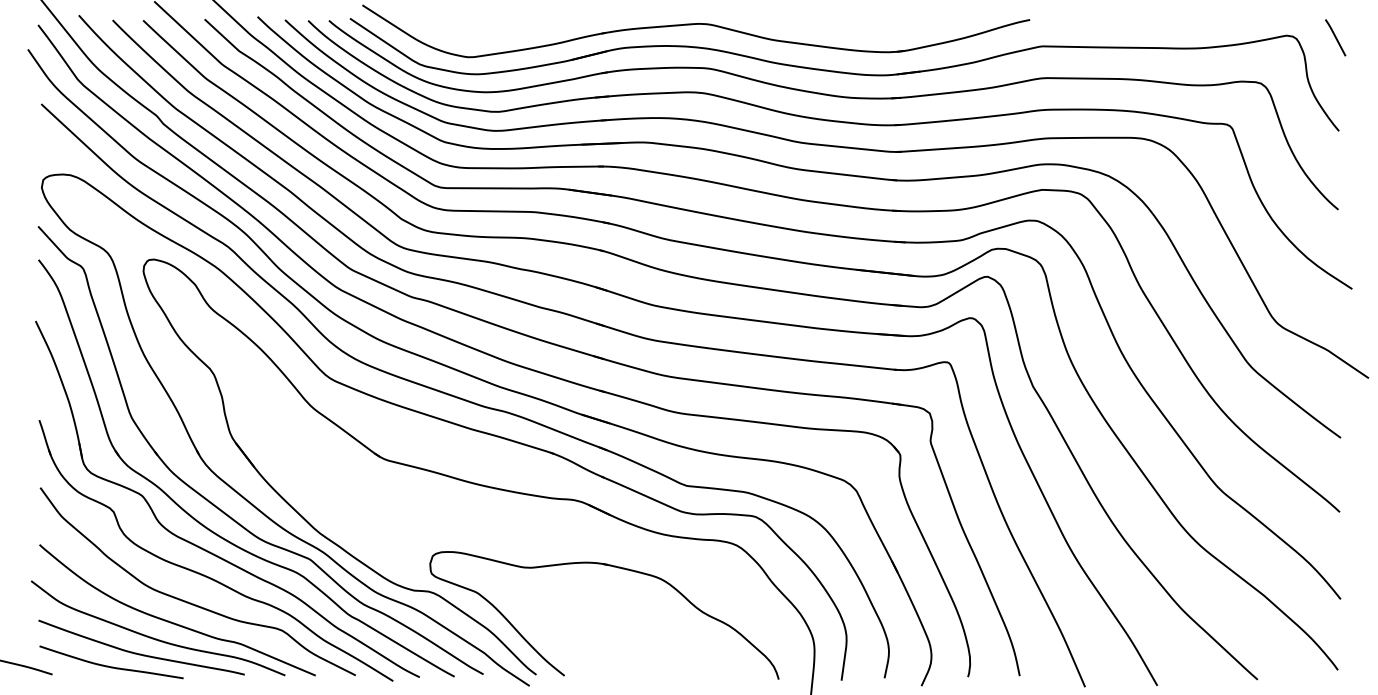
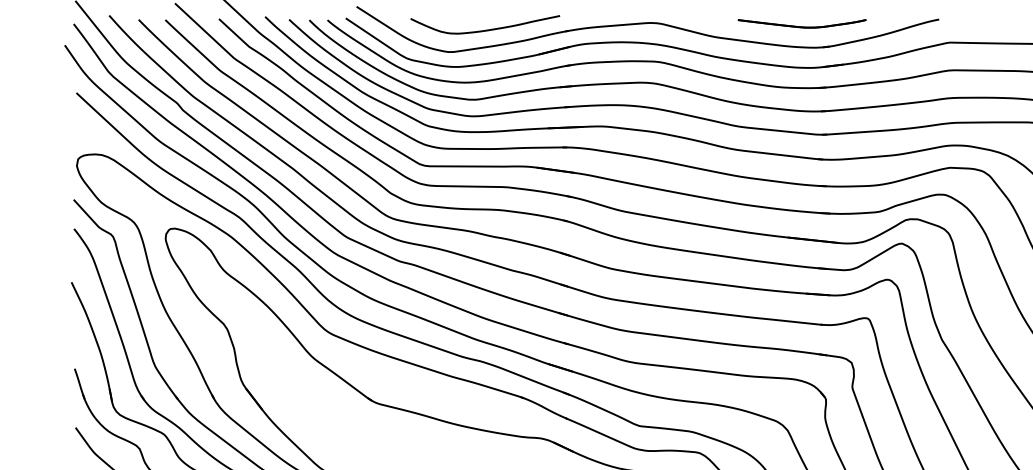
part: (872, 24) -> (801, 23), added
curve: (510, 31) -> (485, 29), added

